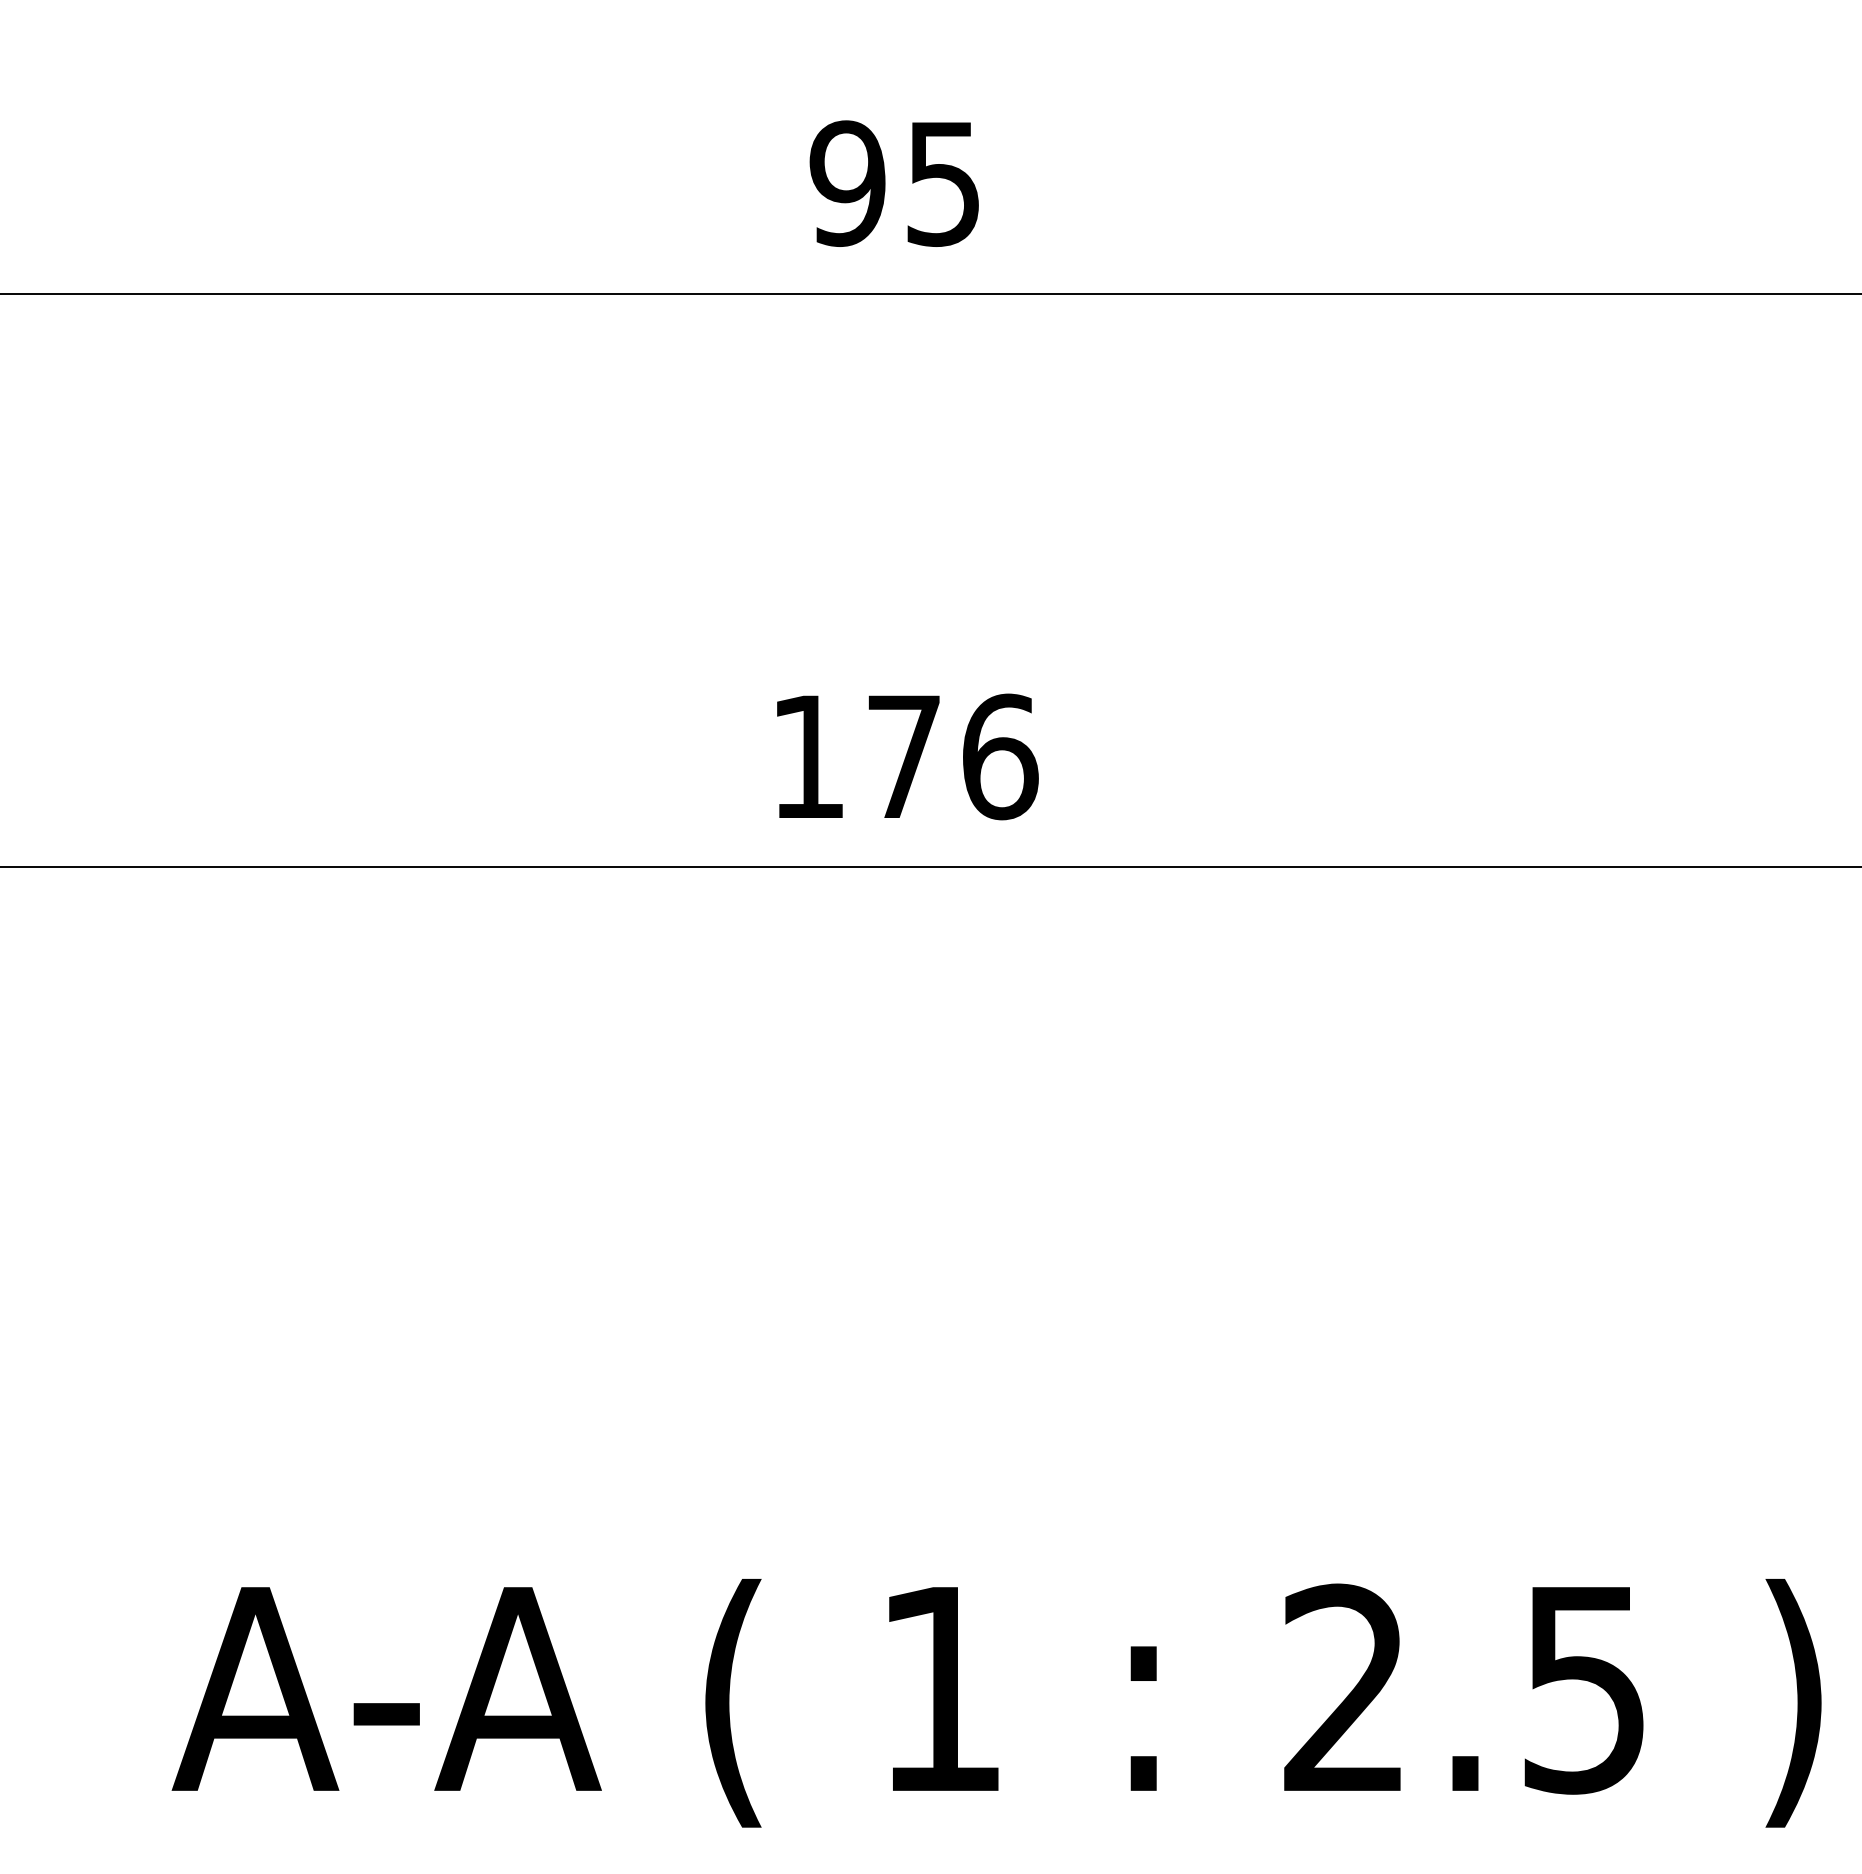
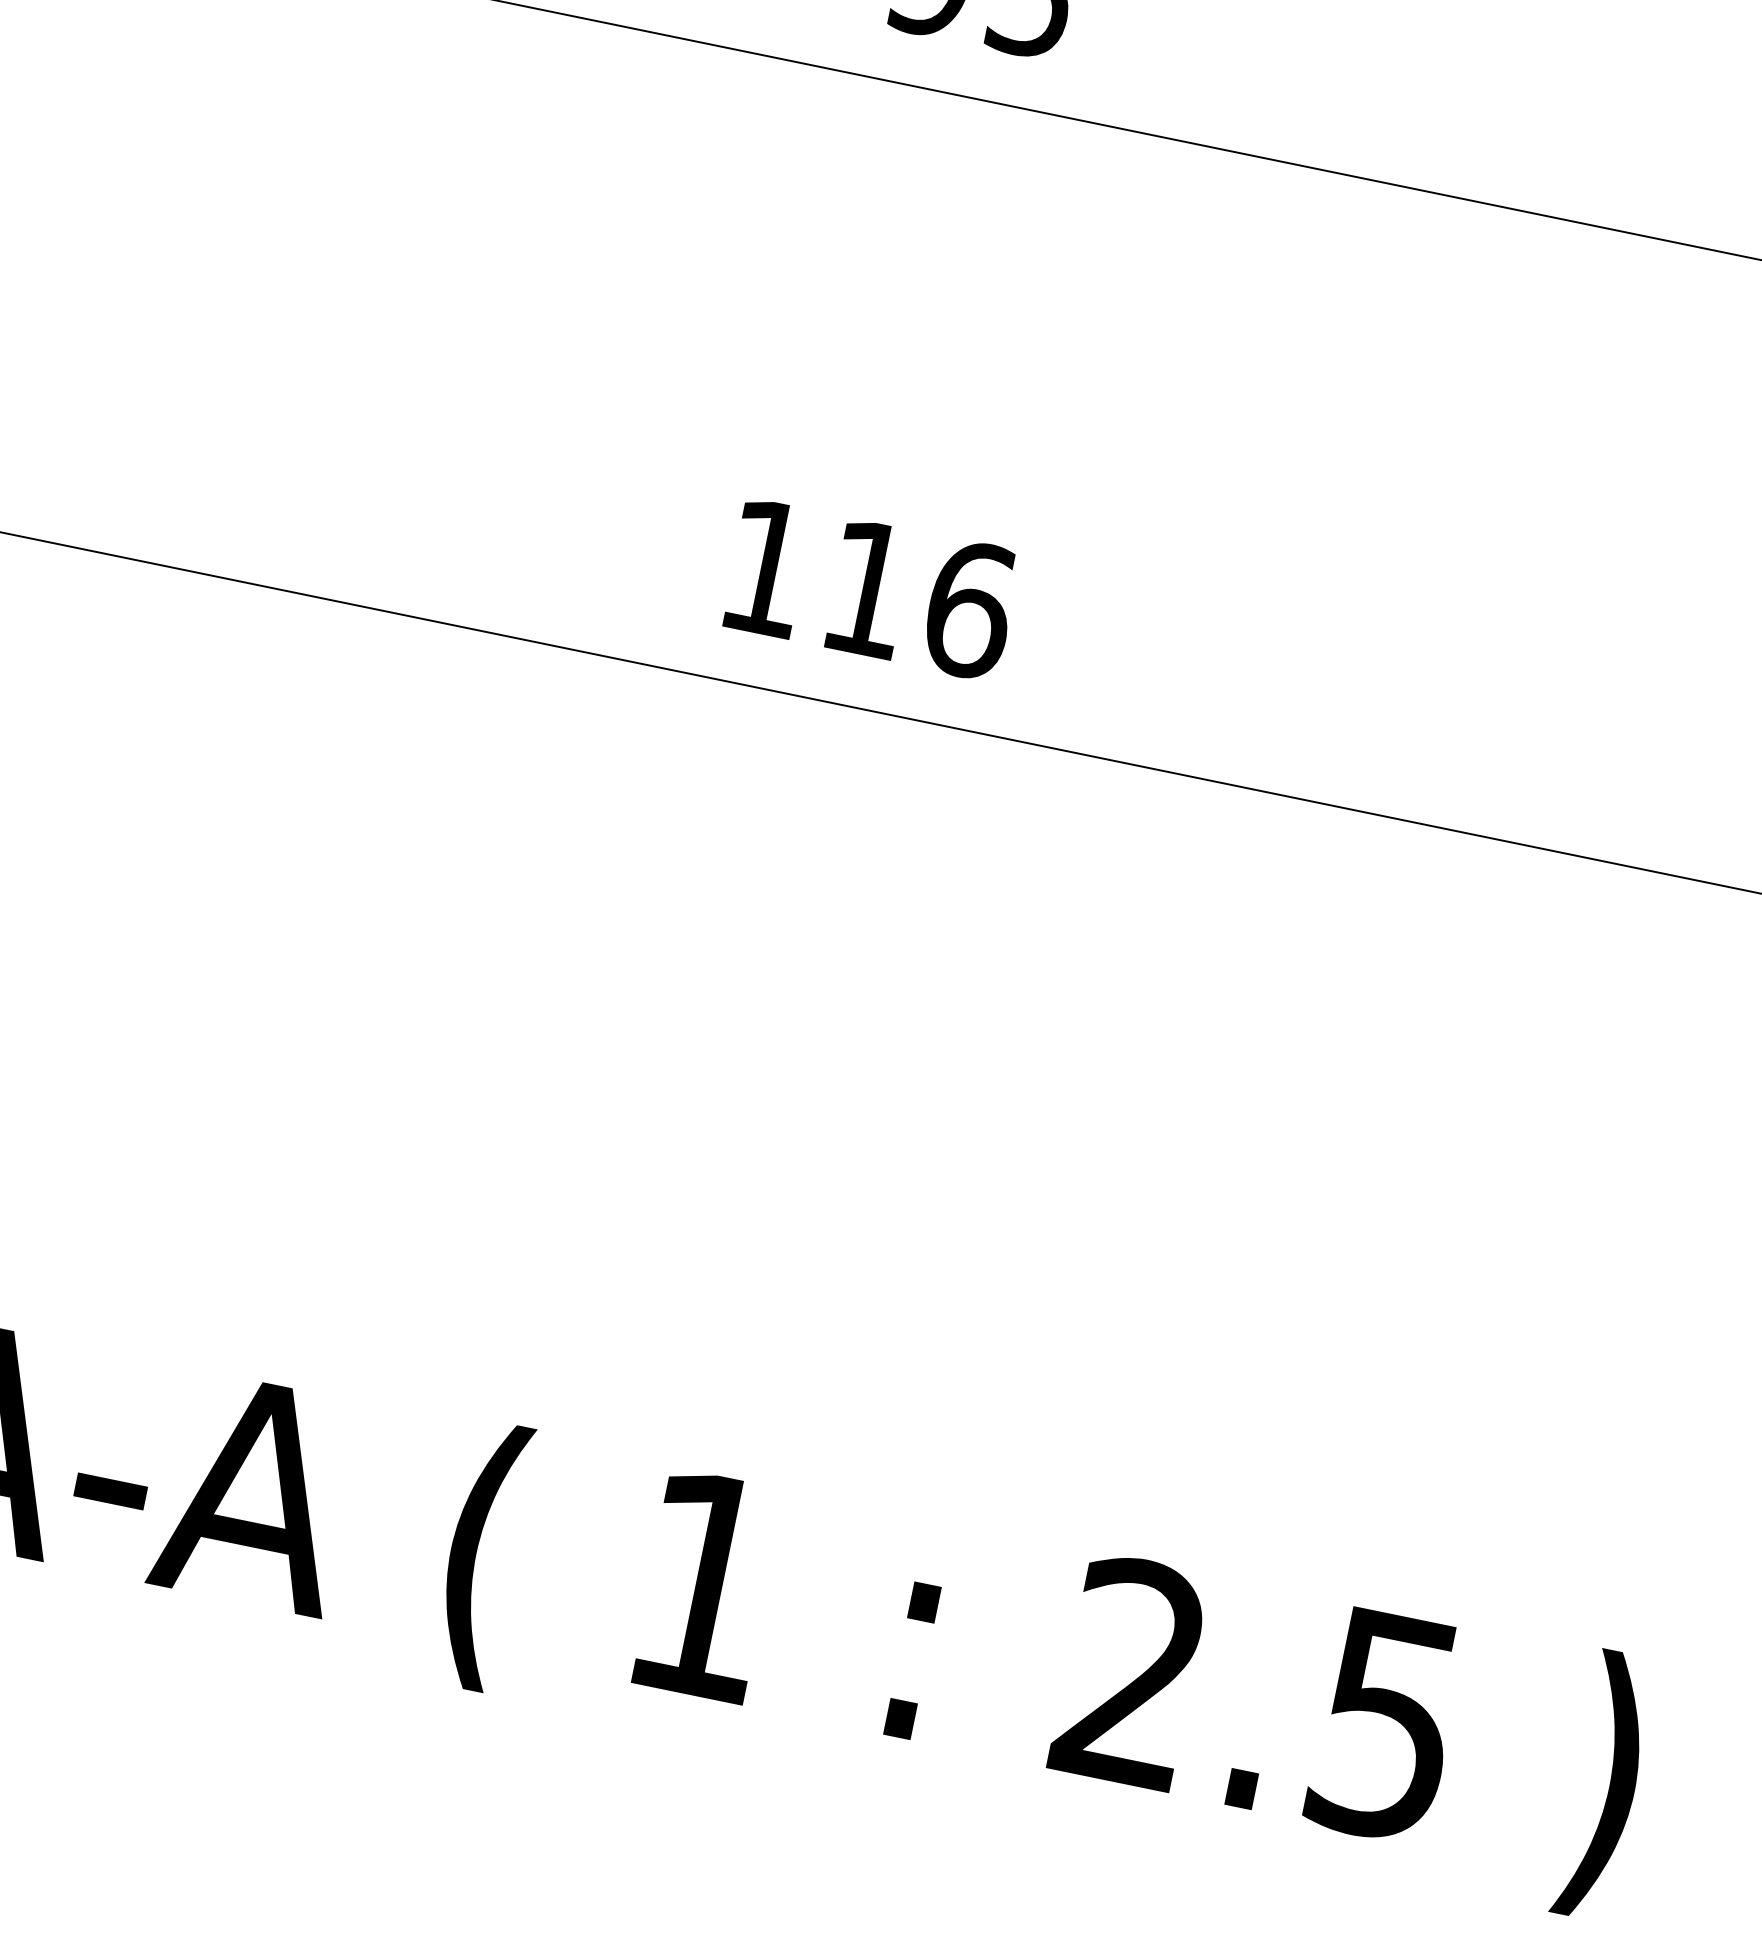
text: (903, 756) -> (867, 588), 176 -> 116

